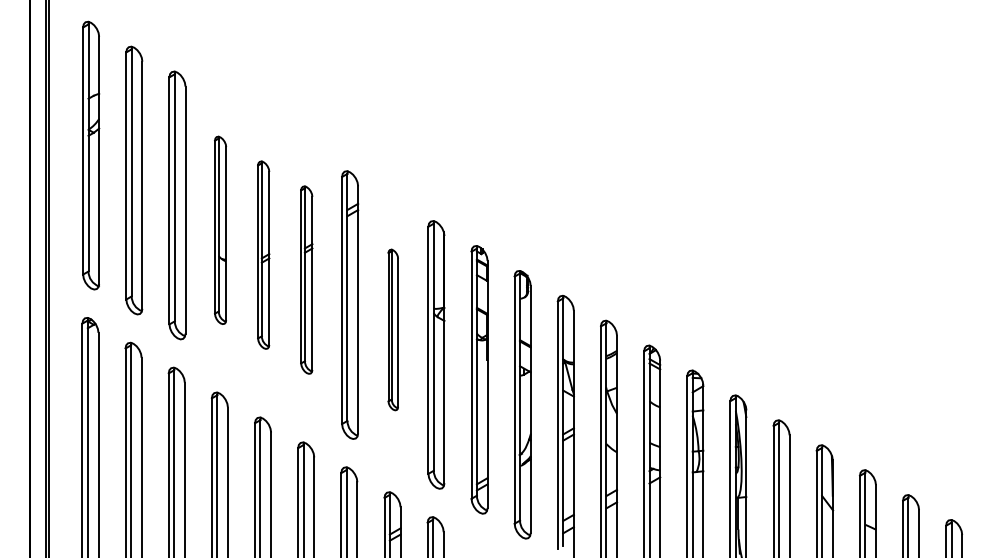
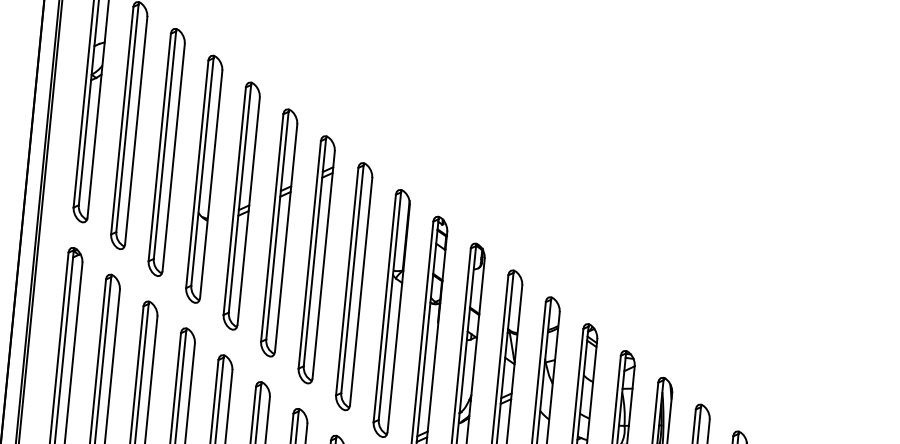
part: (220, 230) -> (204, 179), size x1.43
part: (263, 254) -> (241, 205), size x1.43
part: (306, 279) -> (278, 232), size x1.43
part: (393, 329) -> (354, 286), size x1.67

